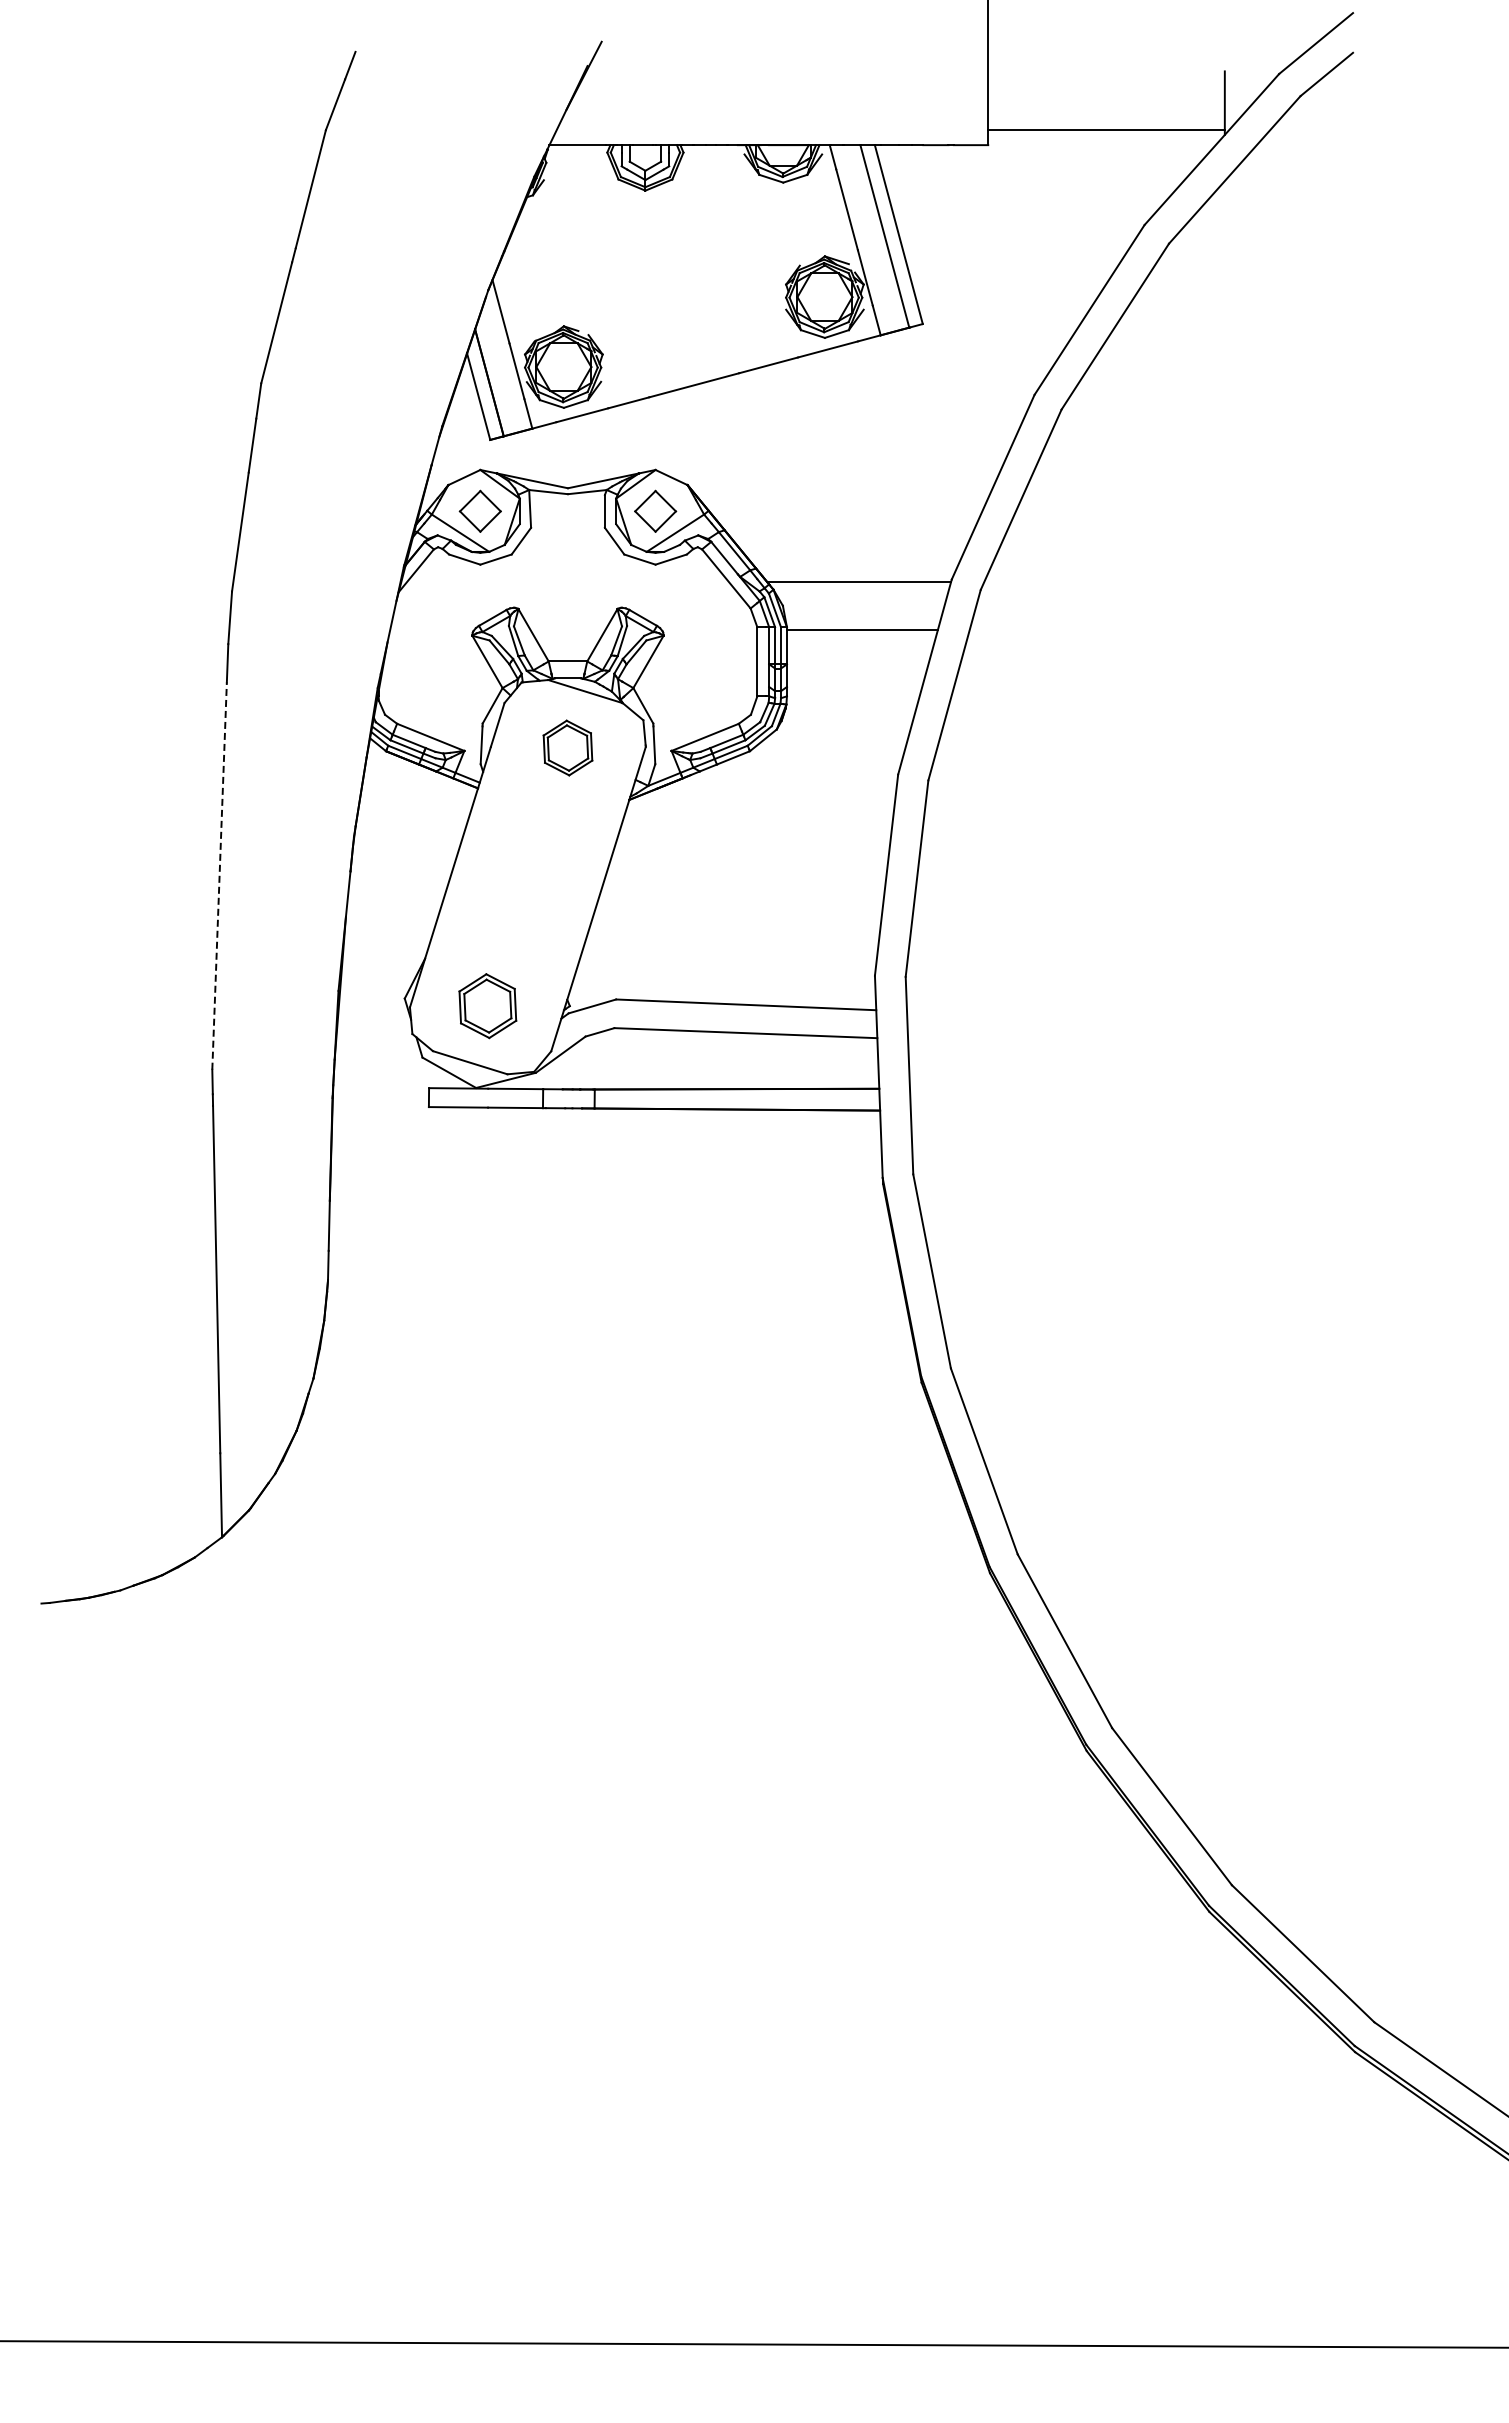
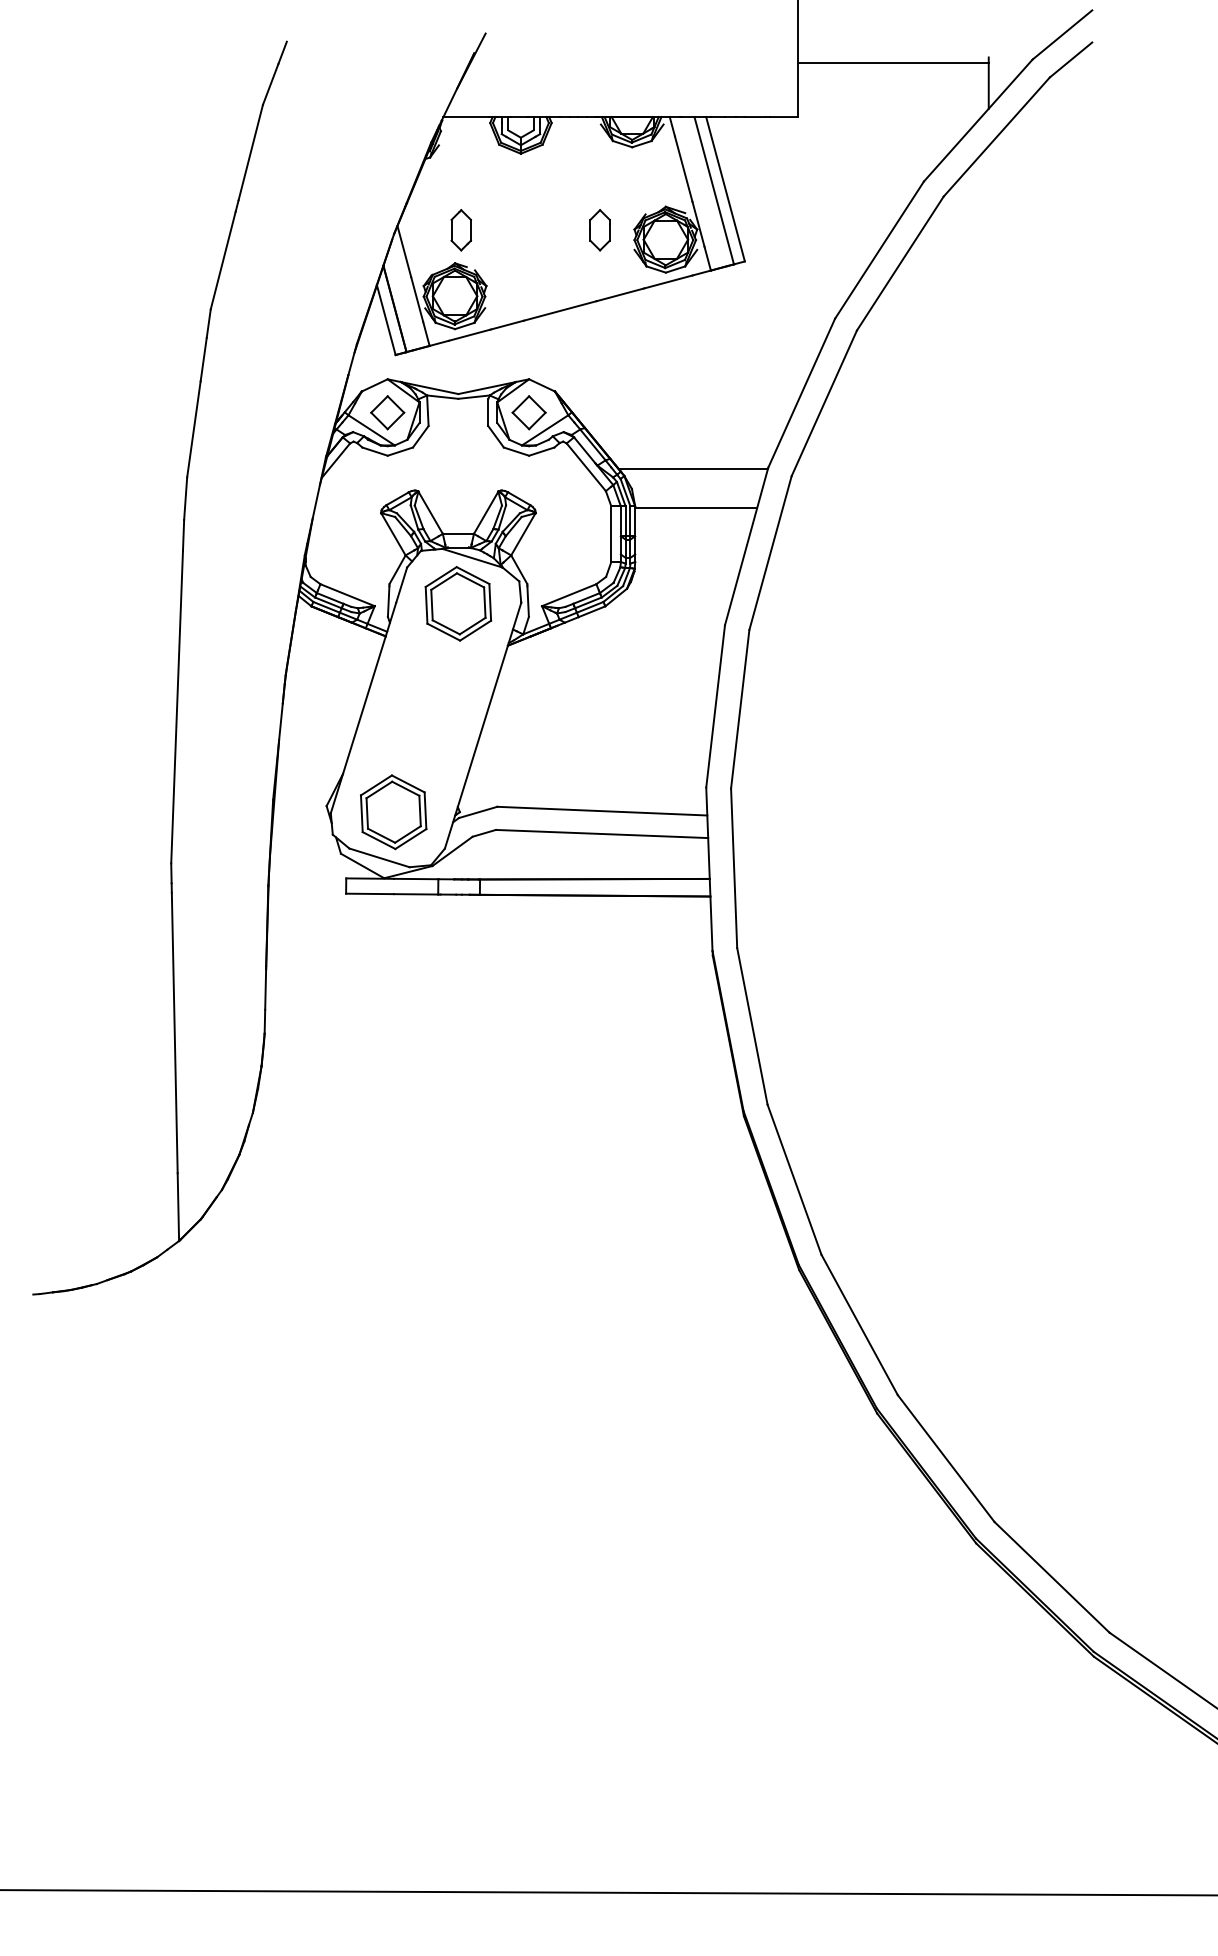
line: (1106, 129) -> (893, 63), moved
part: (571, 285) -> (461, 230), added
part: (743, 285) -> (600, 230), added
part: (567, 747) -> (458, 603), size x1.67
line: (219, 876) -> (177, 707), dashed -> solid
part: (487, 1005) -> (393, 811), size x1.43

